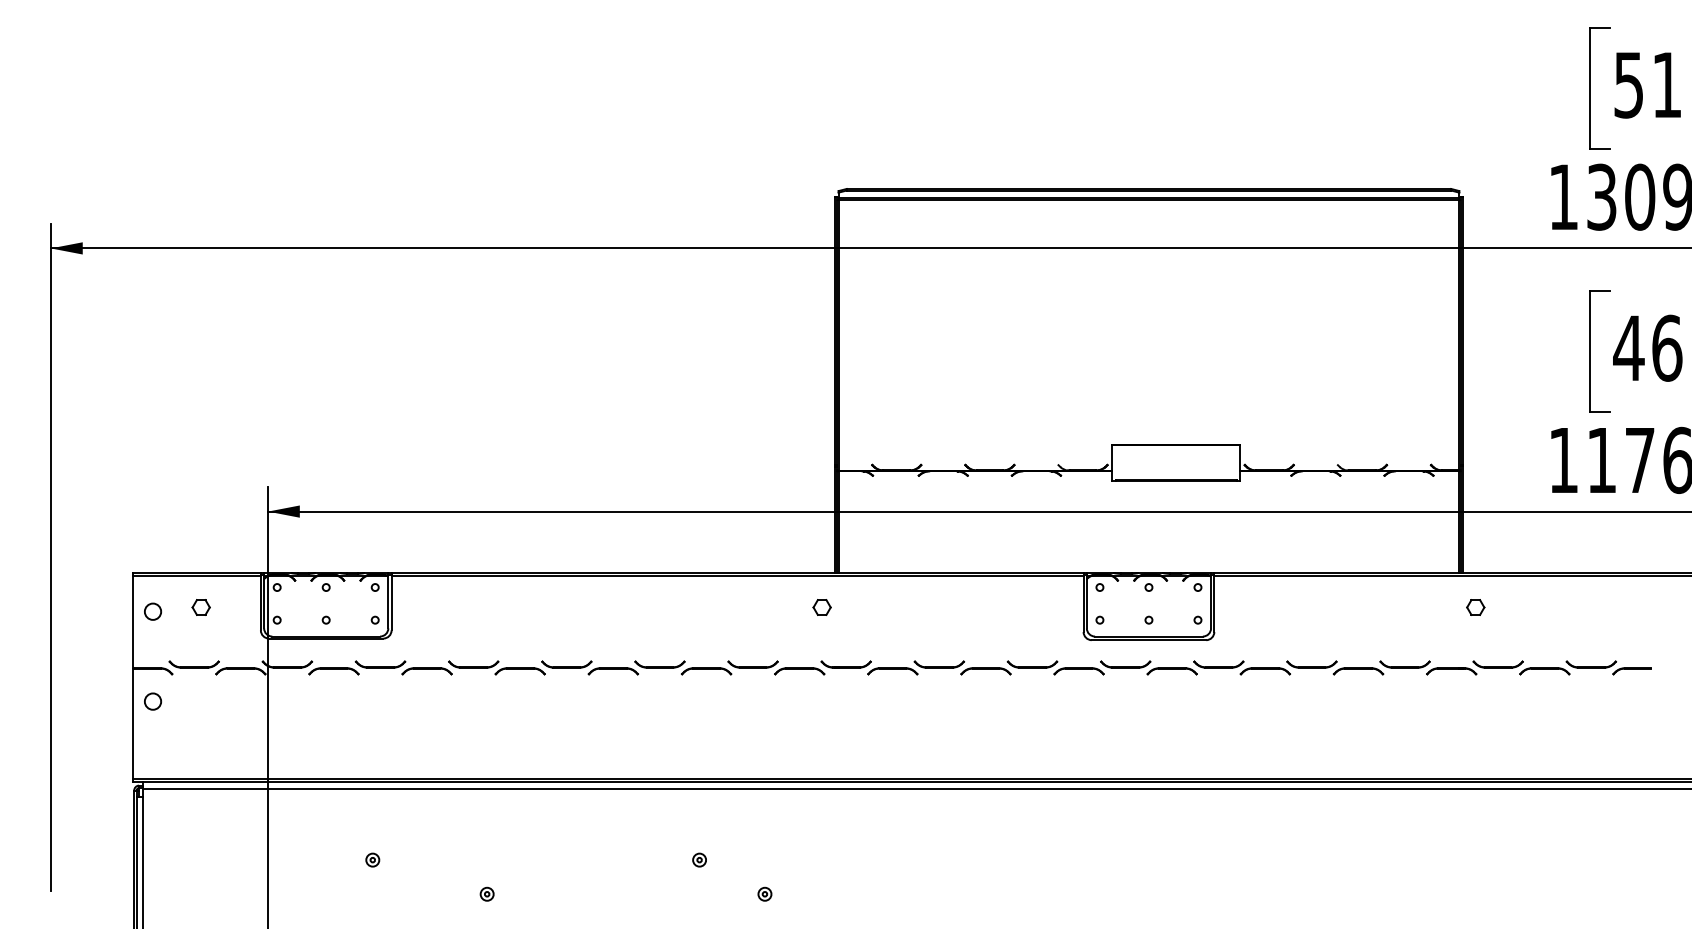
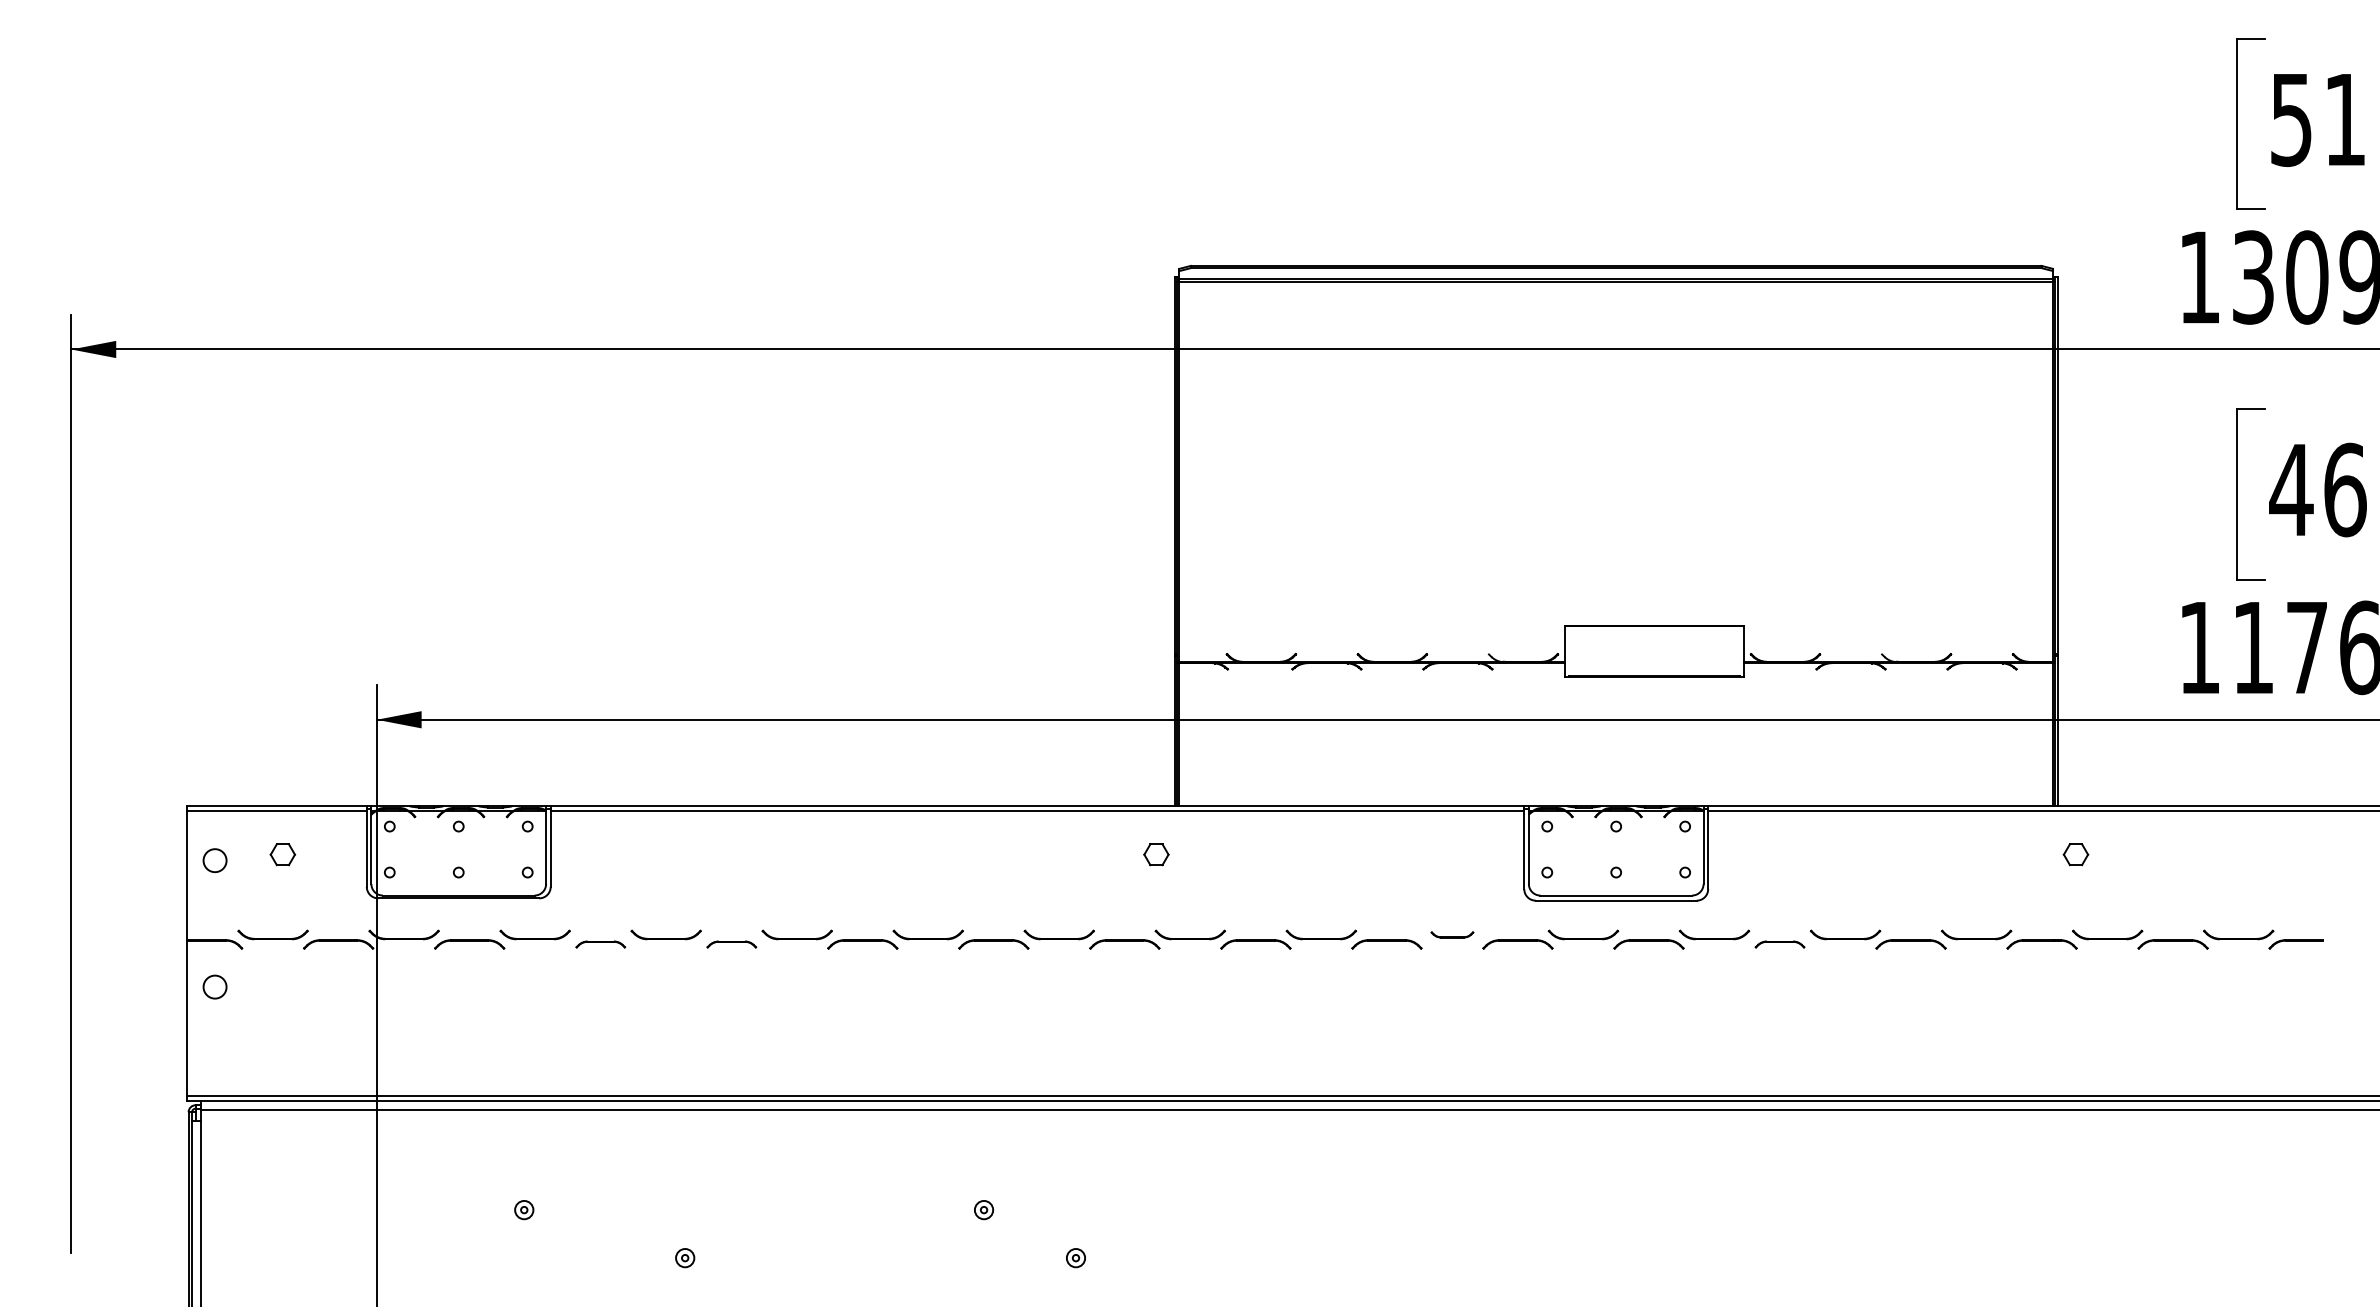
part: (1032, 664) -> (1452, 934), size x0.6
part: (426, 671) -> (600, 944), size x0.7
part: (520, 671) -> (731, 944), size x0.7
part: (1265, 671) -> (1779, 944), size x0.7

